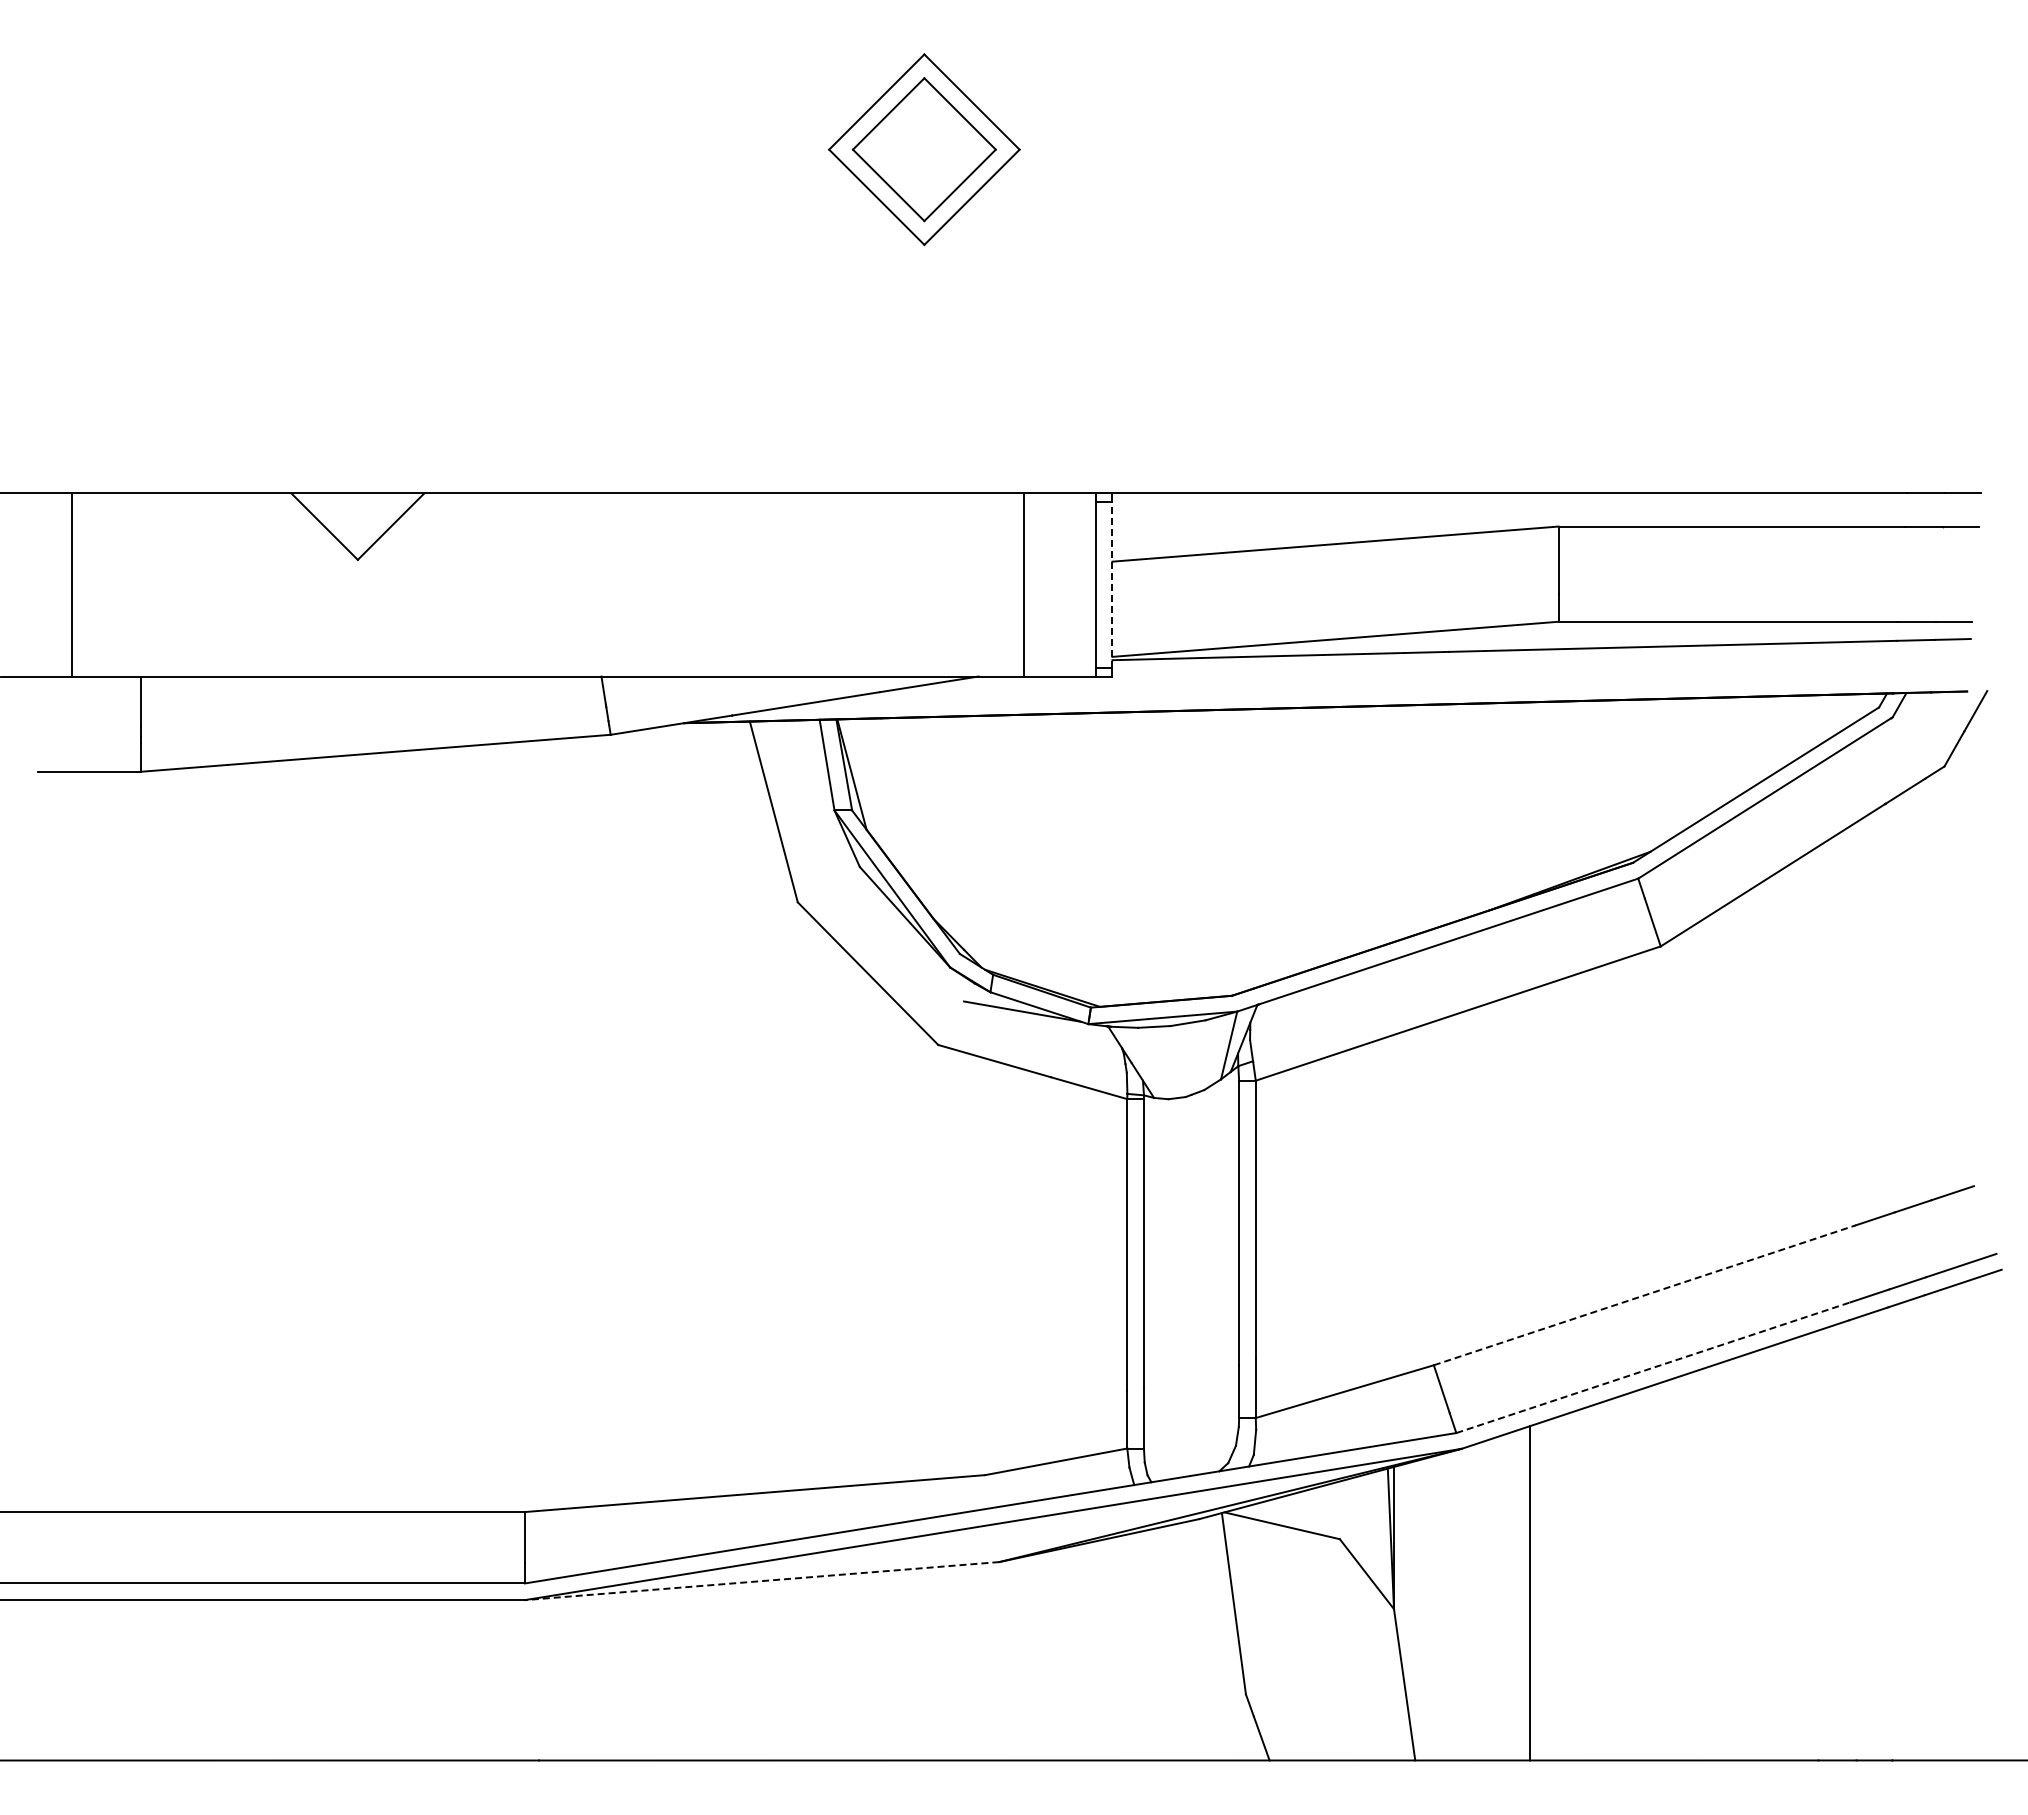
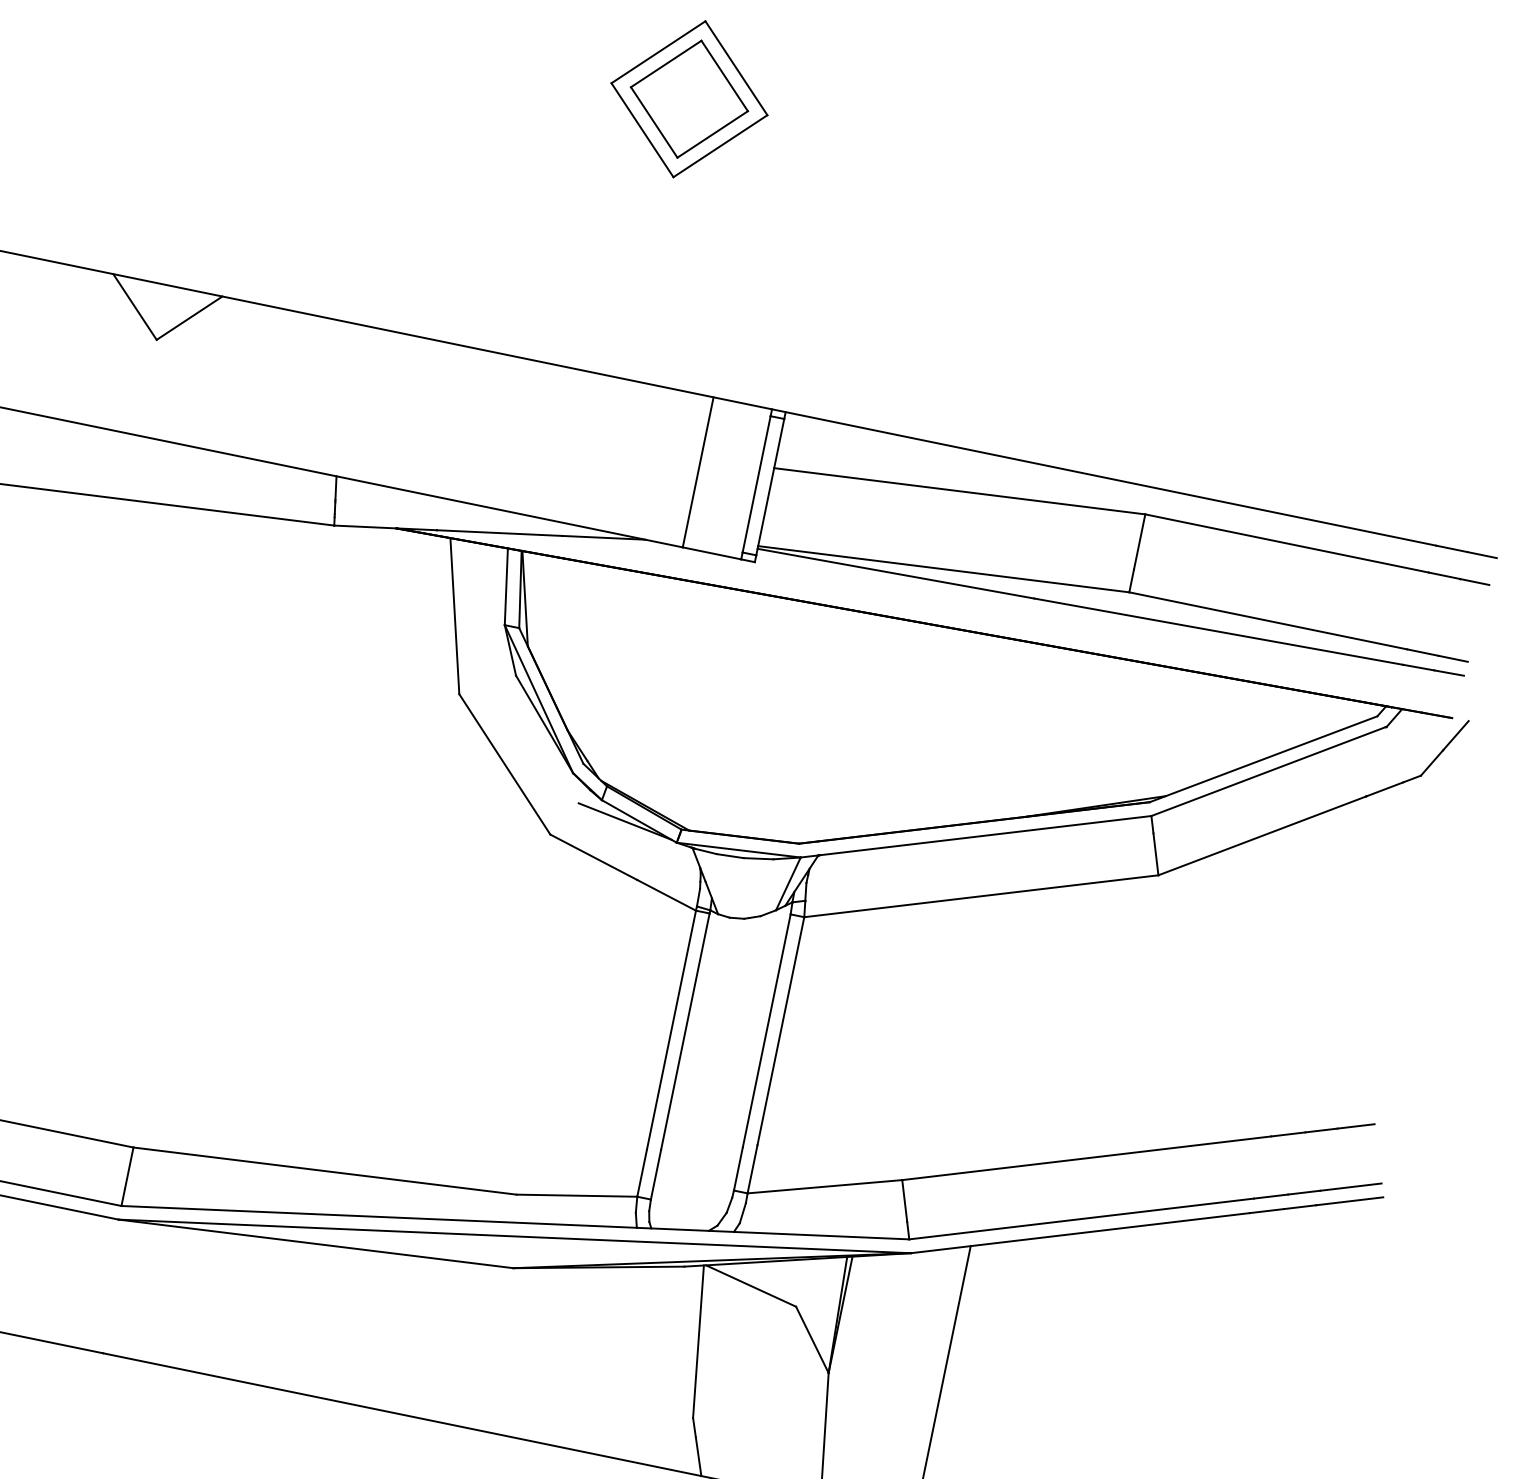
line: (1112, 584) -> (770, 486), dashed -> solid
line: (1645, 1295) -> (1087, 1158), dashed -> solid
line: (1653, 1367) -> (1081, 1218), dashed -> solid
line: (762, 1581) -> (316, 1244), dashed -> solid

